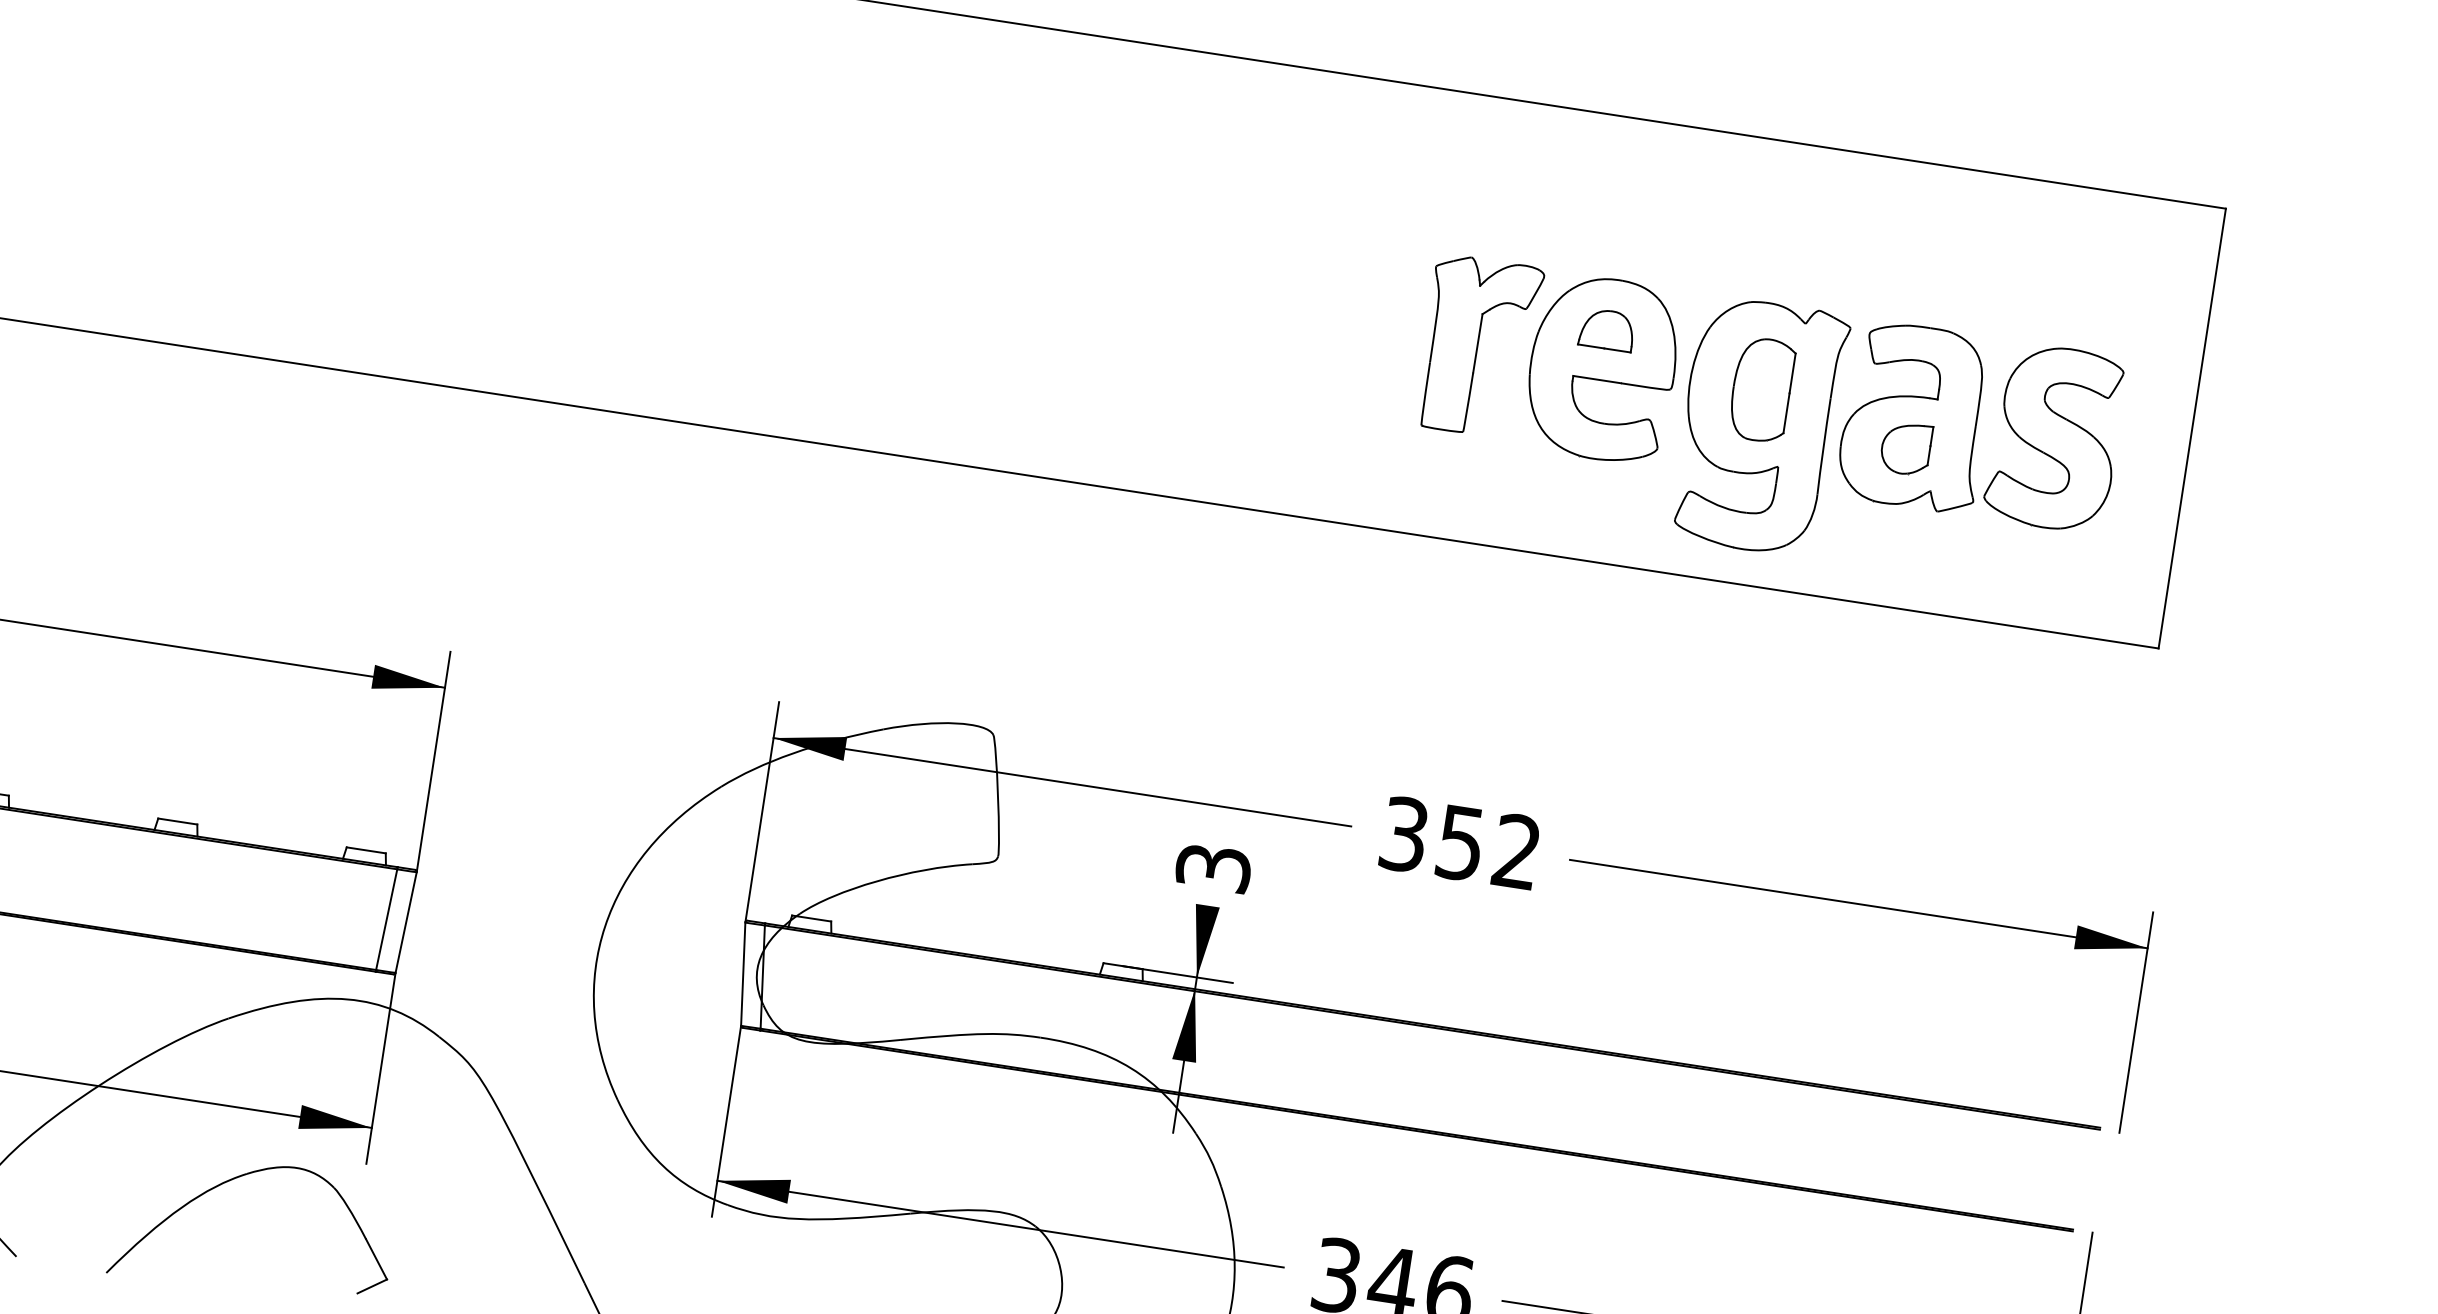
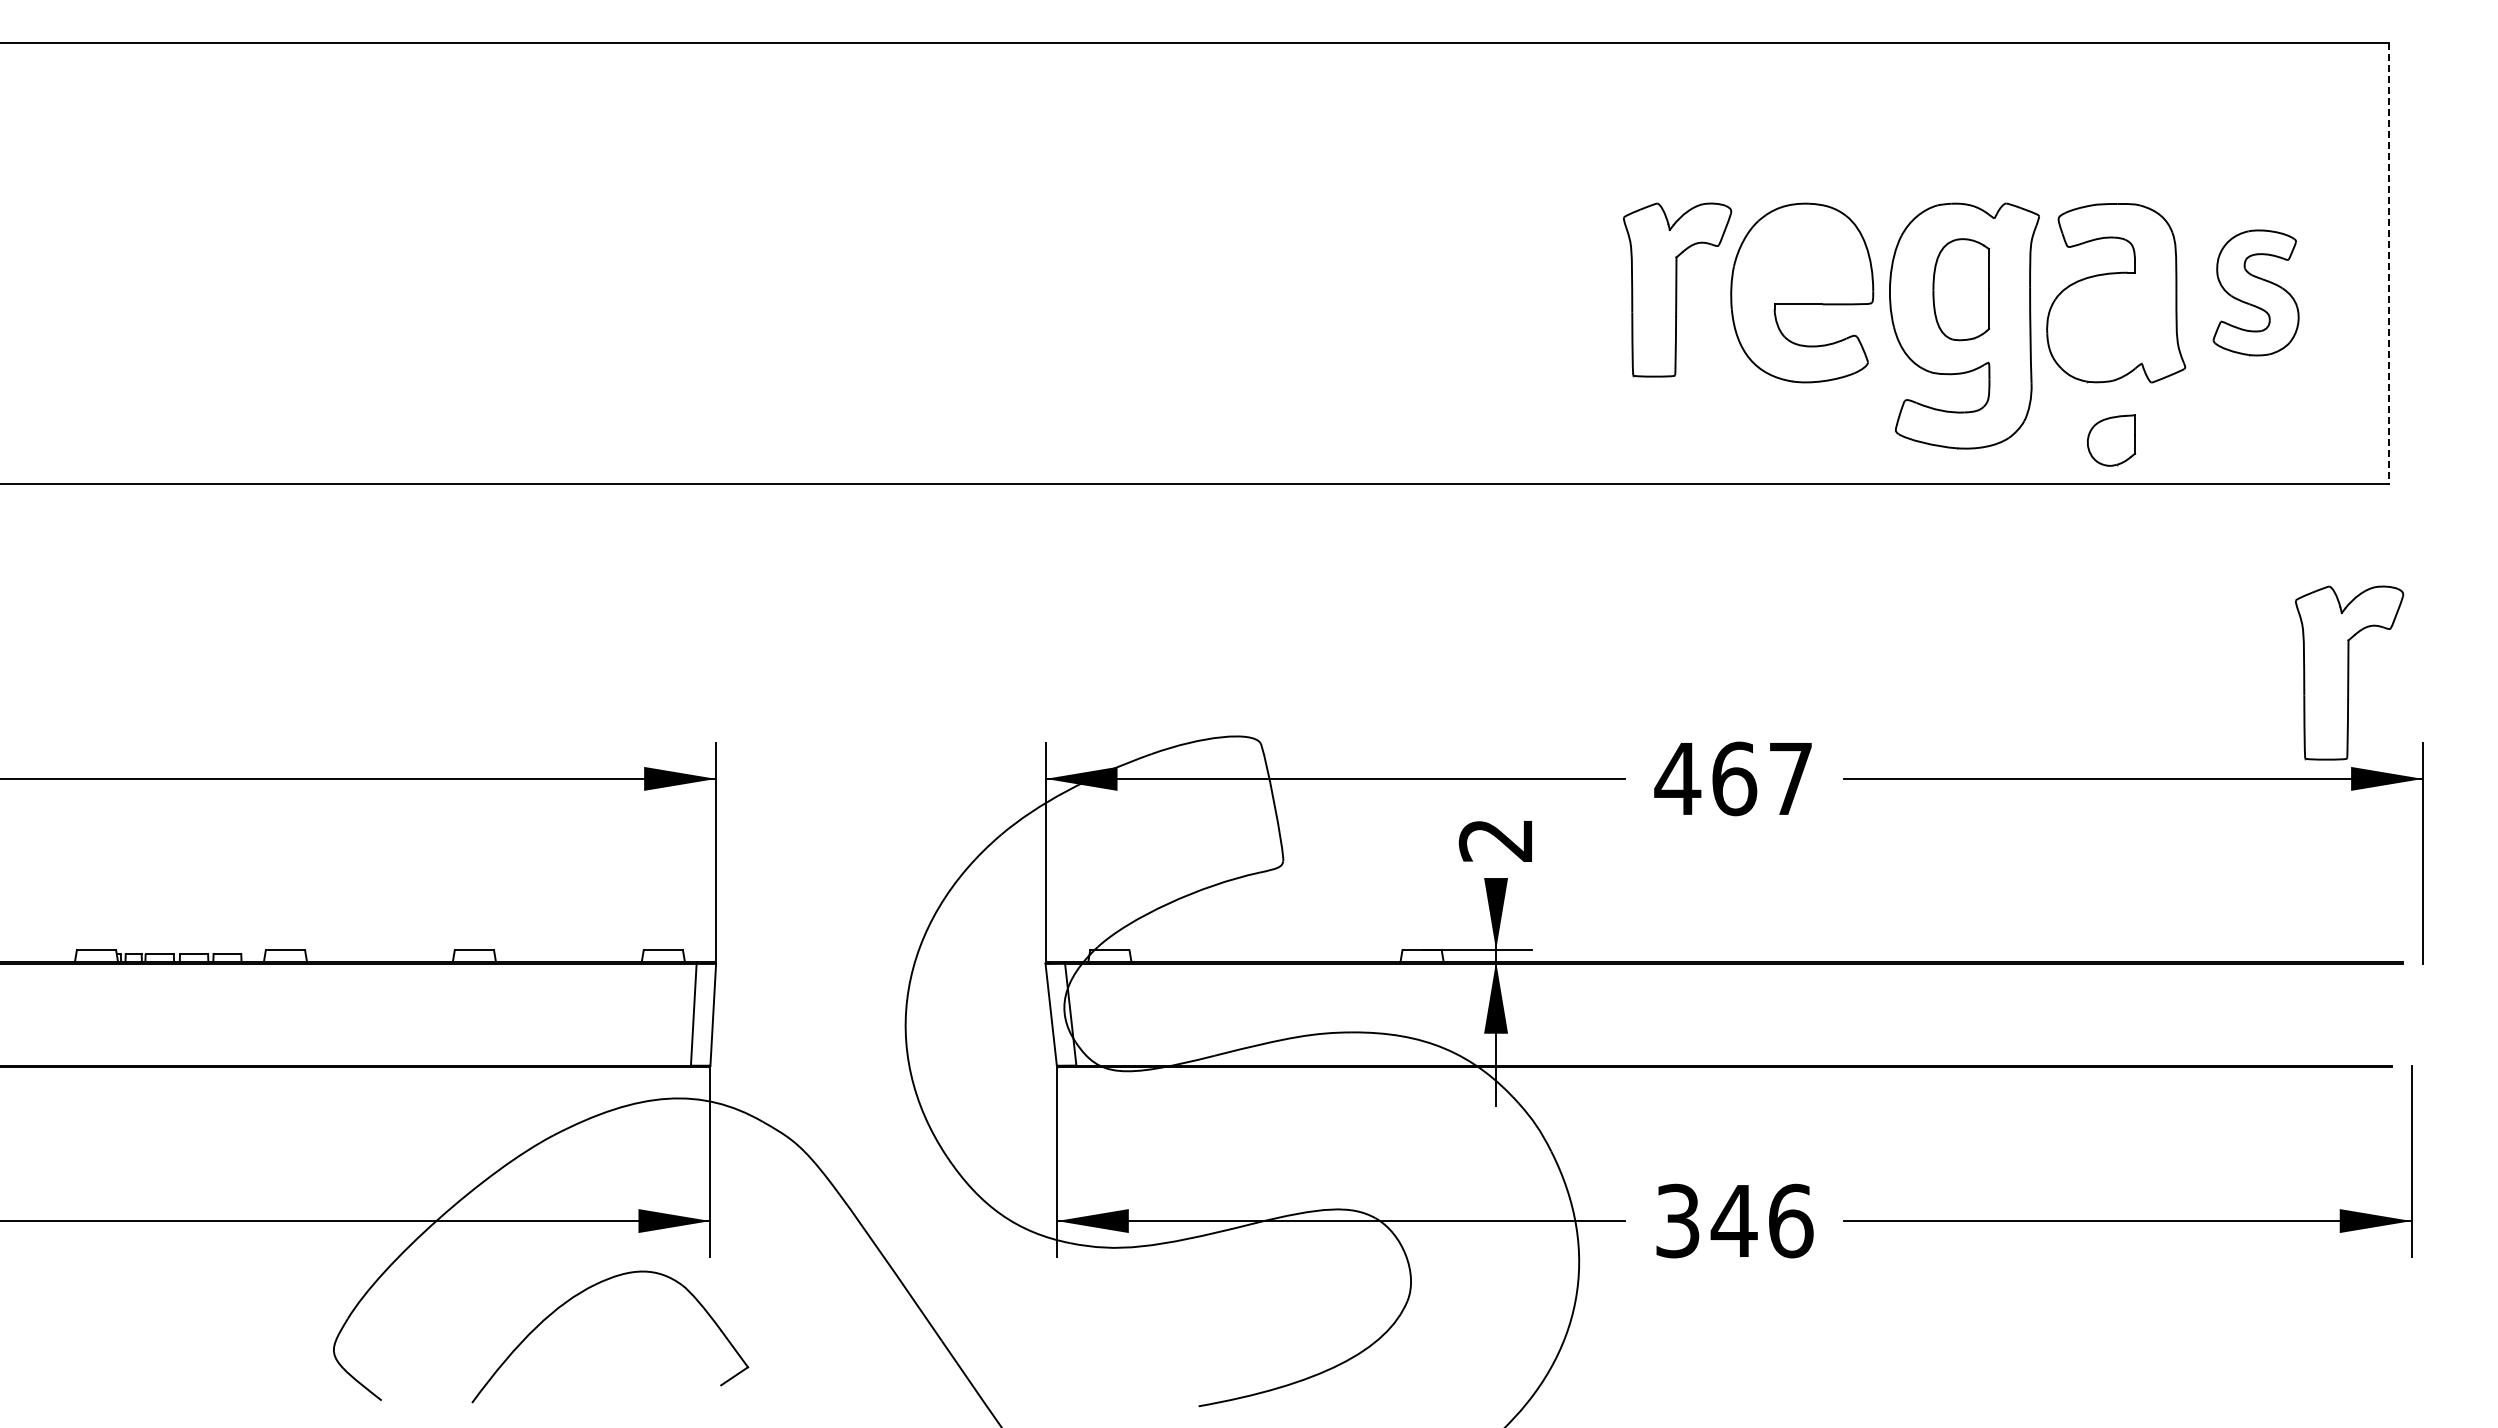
part: (1606, 329) -> (1800, 253), removed
line: (2191, 428) -> (2388, 263), solid -> dashed
part: (2054, 437) -> (2255, 292), size x0.7
part: (1906, 448) -> (2111, 440), moved
part: (2090, 830) -> (2349, 672), added
text: (1458, 842) -> (1732, 778), 352 -> 467
text: (1214, 868) -> (1496, 840), 3 -> 2

